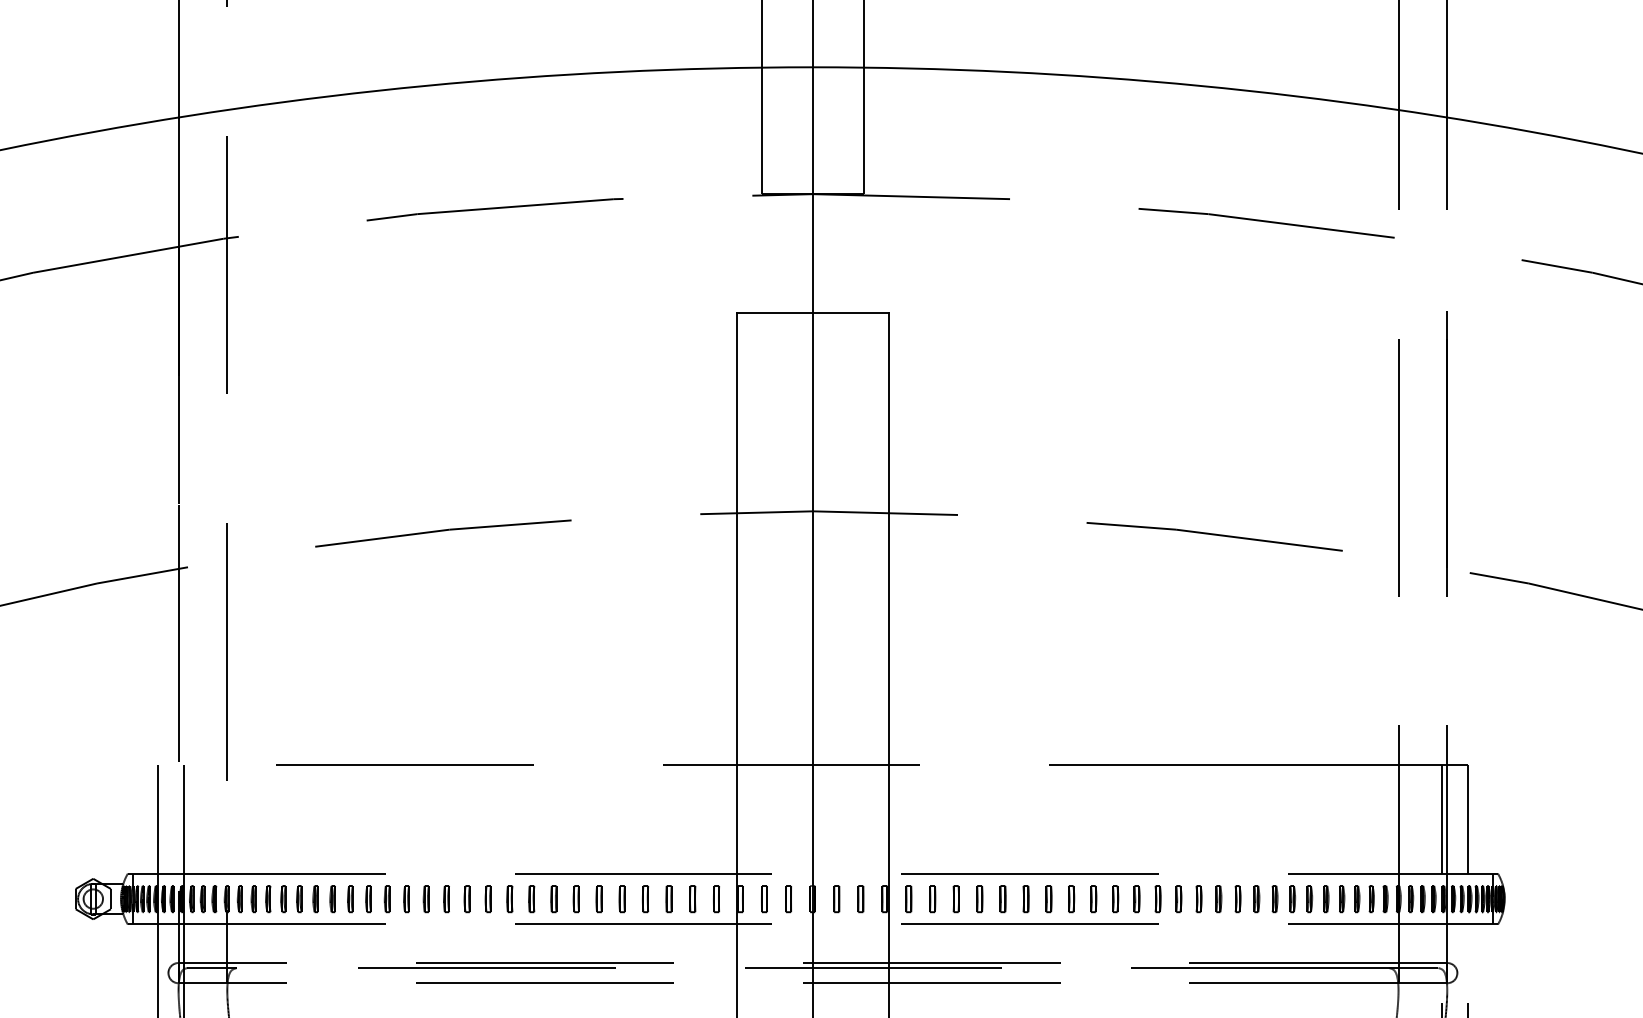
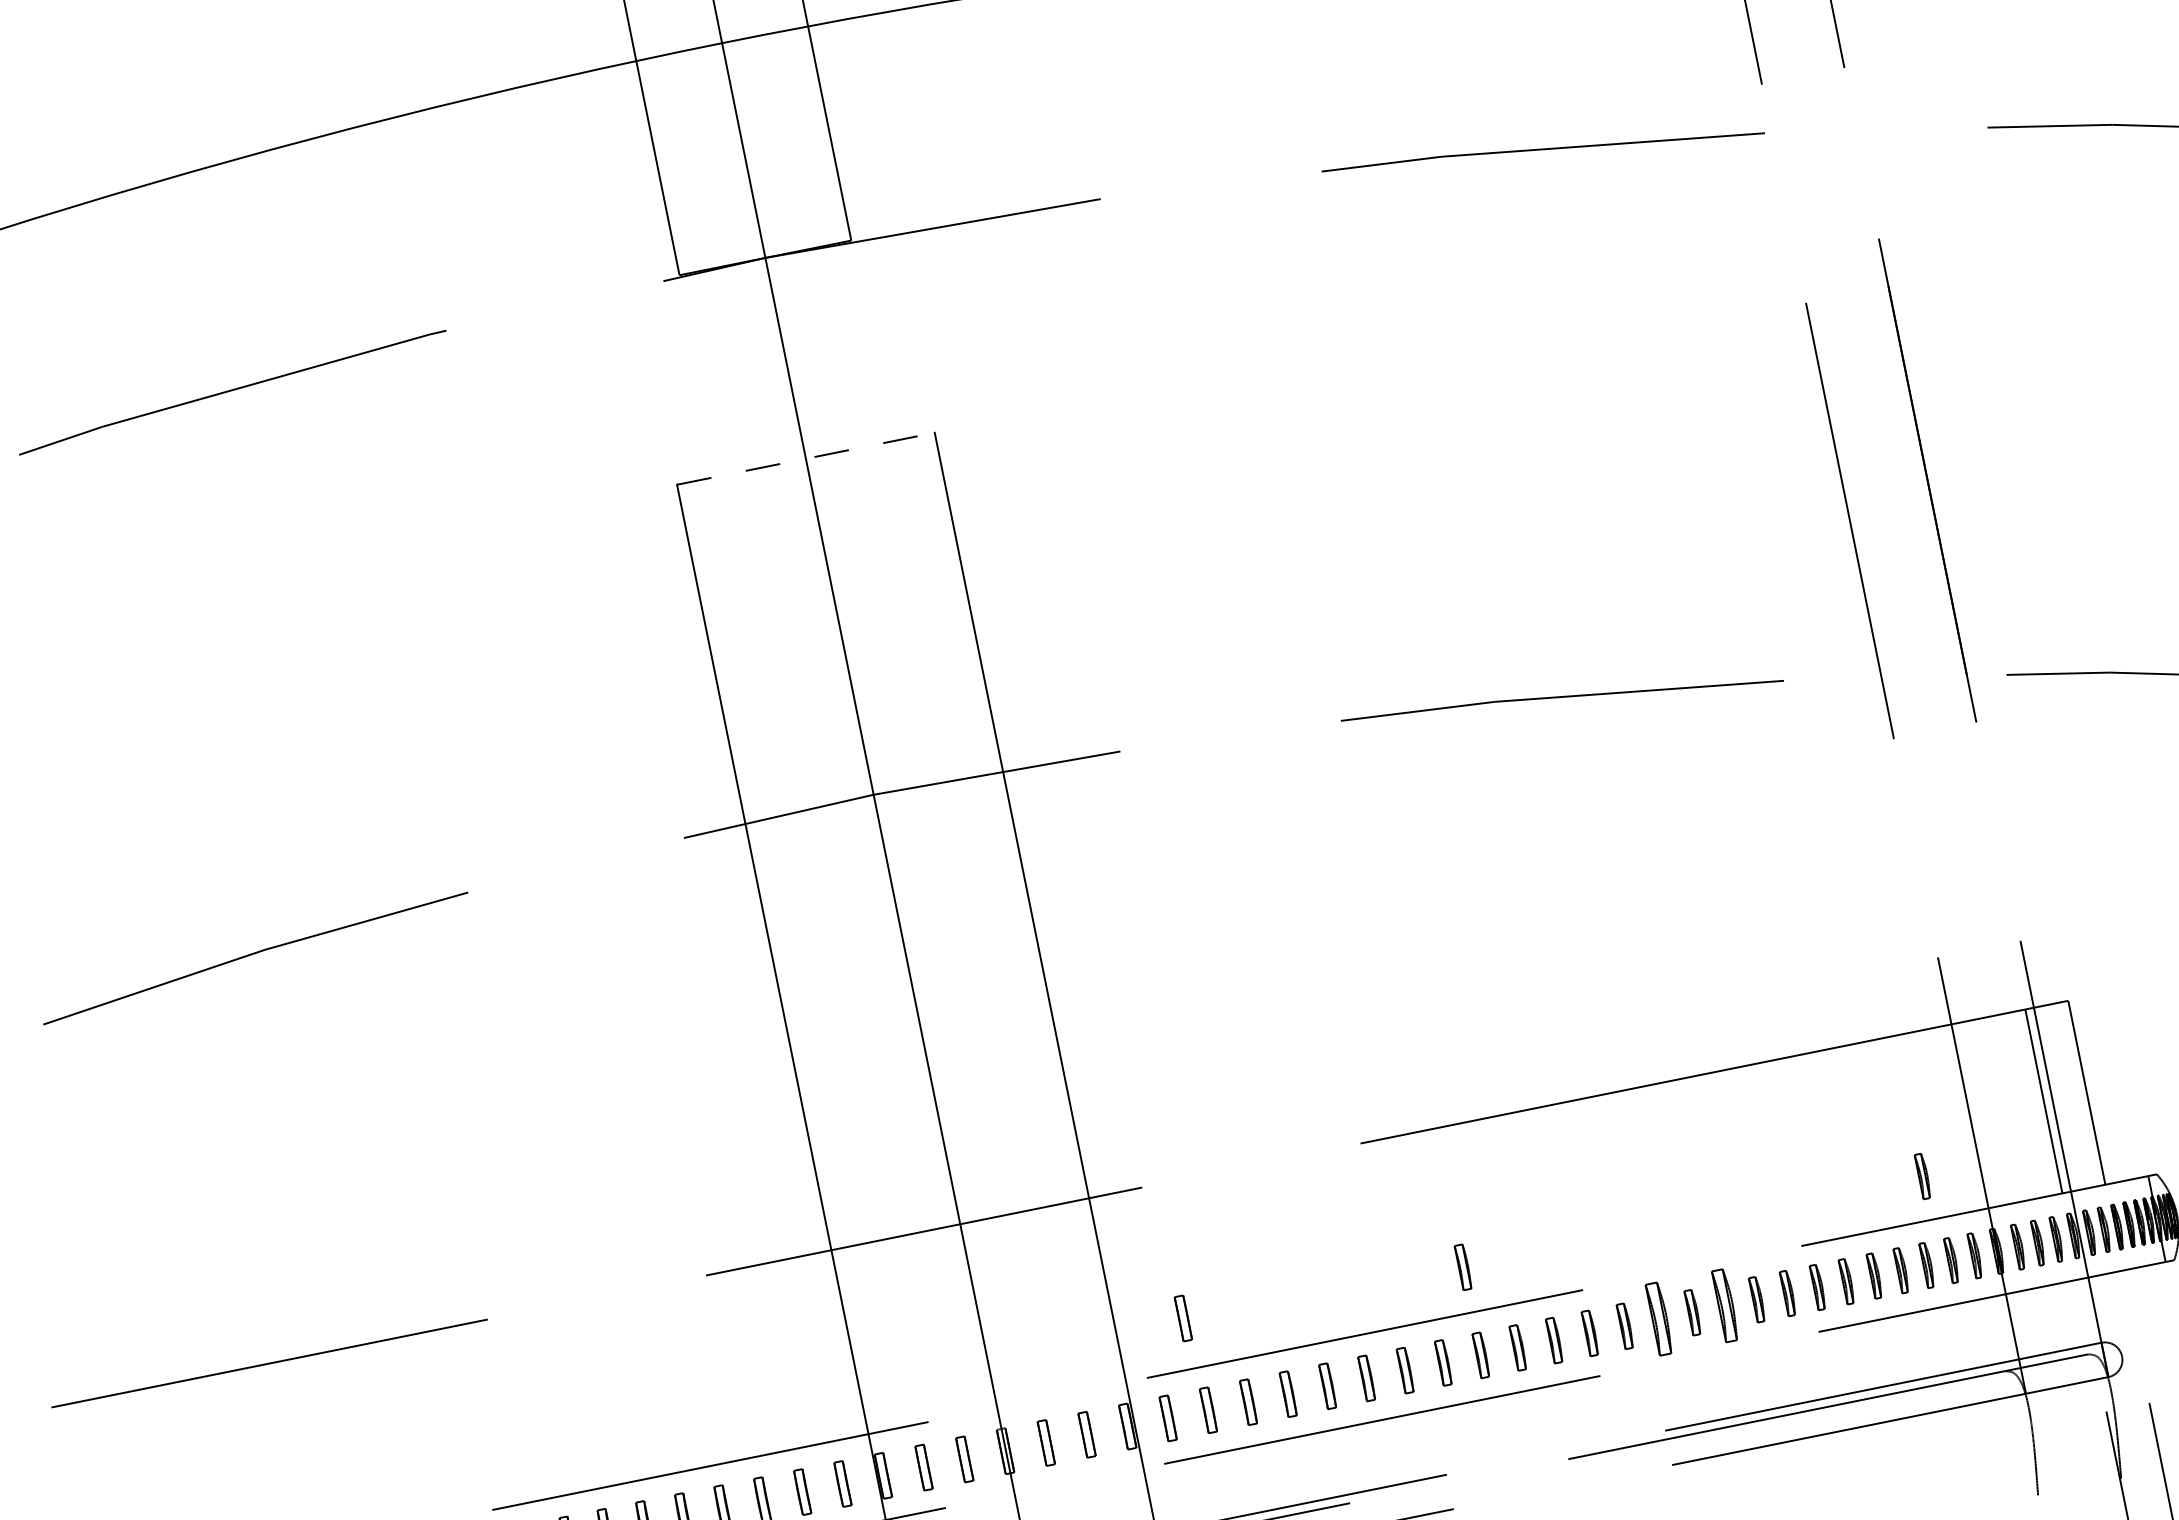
line: (813, 312) -> (806, 458), solid -> dashed
part: (928, 844) -> (1182, 1319), added
part: (1093, 847) -> (1463, 1268), added
part: (1364, 848) -> (1922, 1177), added
part: (1198, 899) -> (1658, 1320), size x1.6
part: (1237, 899) -> (1724, 1306), size x1.6

